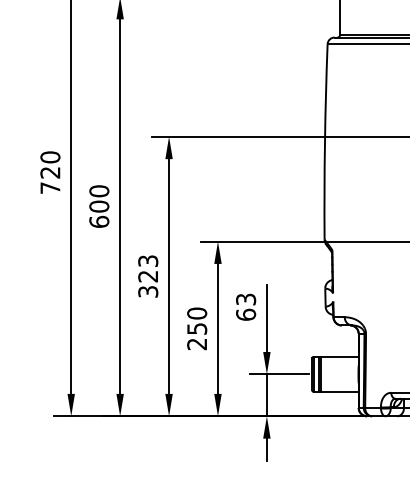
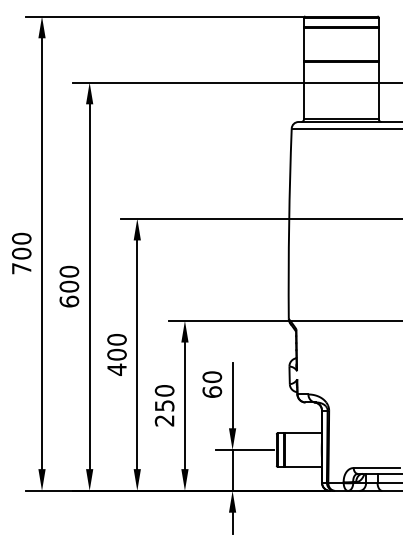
text: (50, 172) -> (21, 253), 720 -> 700
text: (147, 276) -> (116, 354), 323 -> 400
text: (246, 299) -> (212, 377), 63 -> 60

